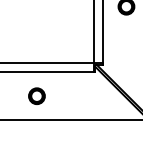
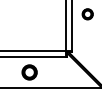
part: (36, 96) -> (29, 72), size x1.4

